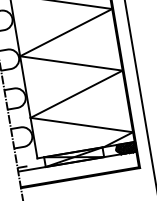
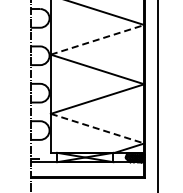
line: (67, 32) -> (98, 39), solid -> dashed
line: (82, 124) -> (98, 128), solid -> dashed

